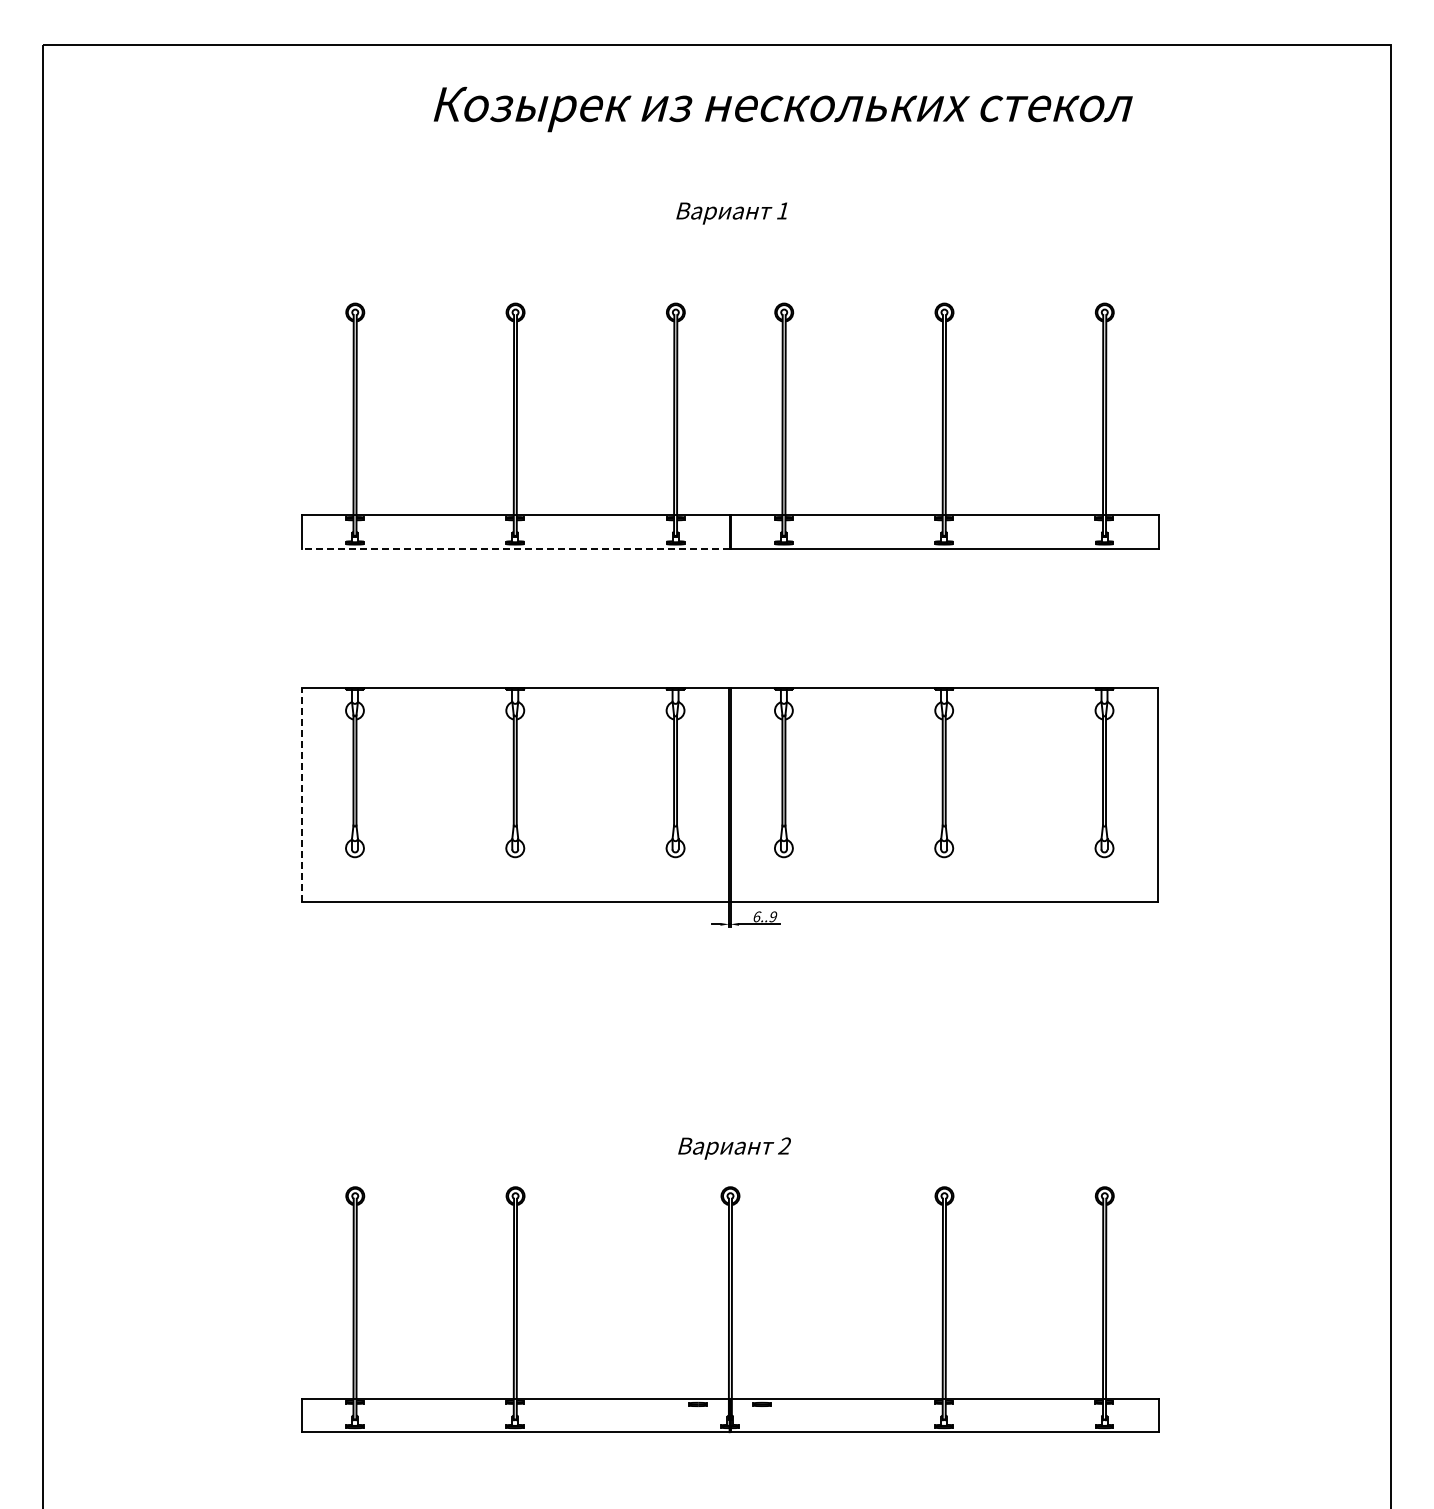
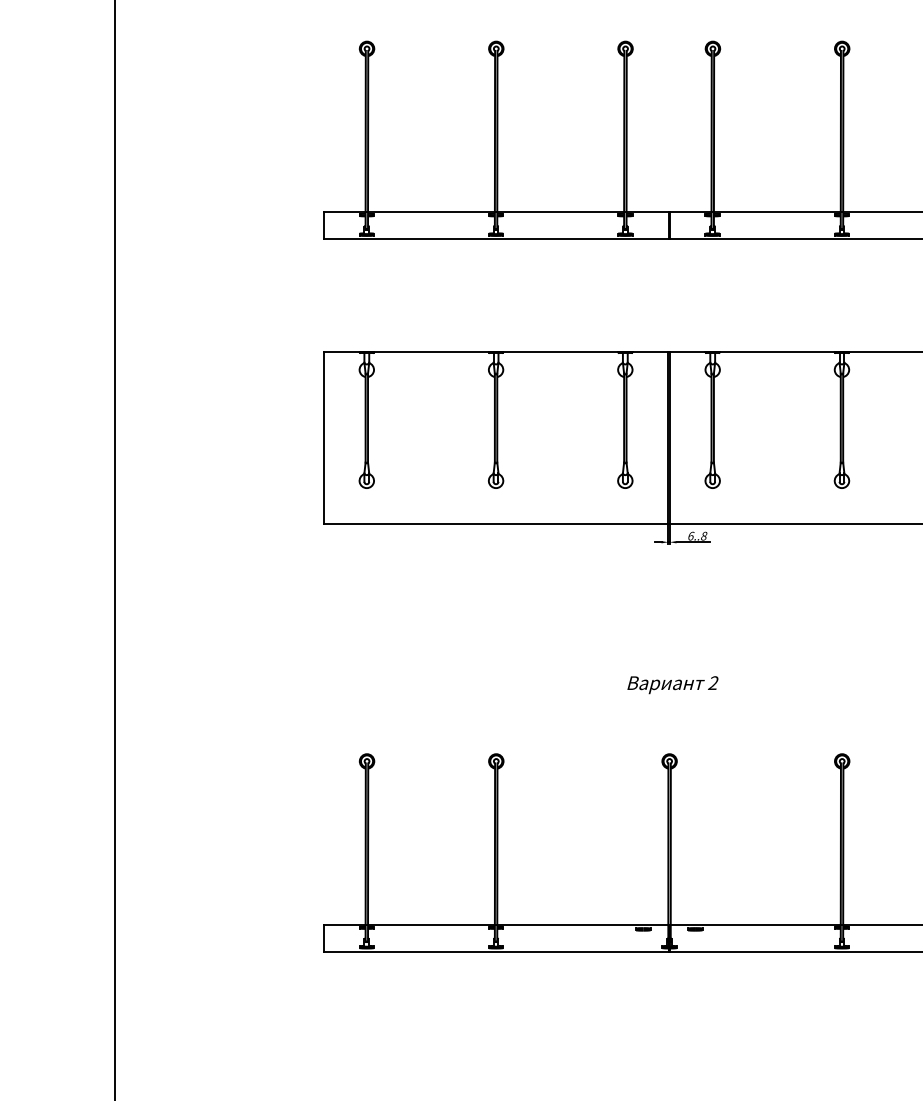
line: (515, 548) -> (496, 239), dashed -> solid
line: (301, 794) -> (323, 437), dashed -> solid
text: (773, 916) -> (704, 535), 6..9 -> 6..8
text: (734, 1148) -> (672, 685), moved

